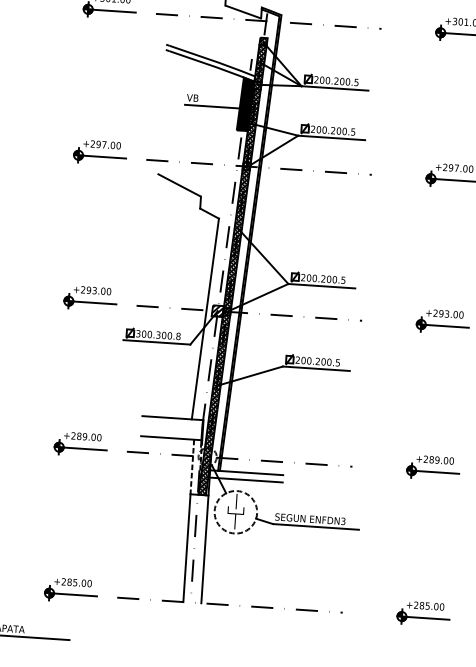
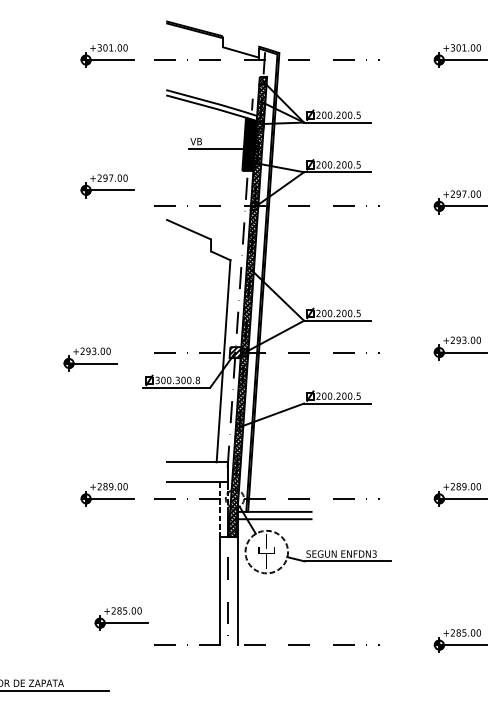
part: (100, 152) -> (107, 186), moved
part: (90, 298) -> (90, 359), moved
part: (71, 589) -> (121, 618), moved

